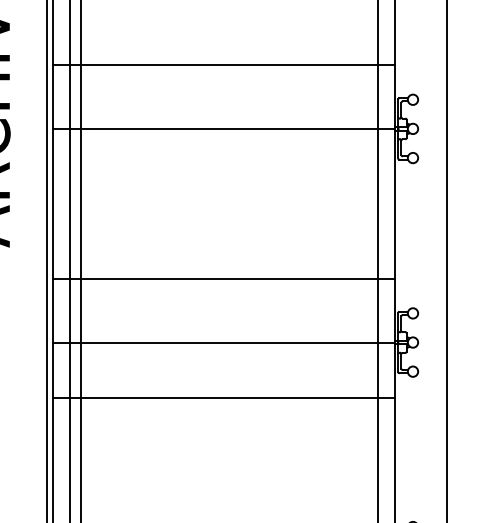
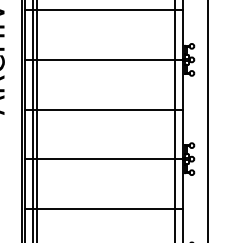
line: (222, 65) -> (103, 10), moved
line: (222, 278) -> (103, 109), moved
line: (222, 397) -> (103, 208), moved

